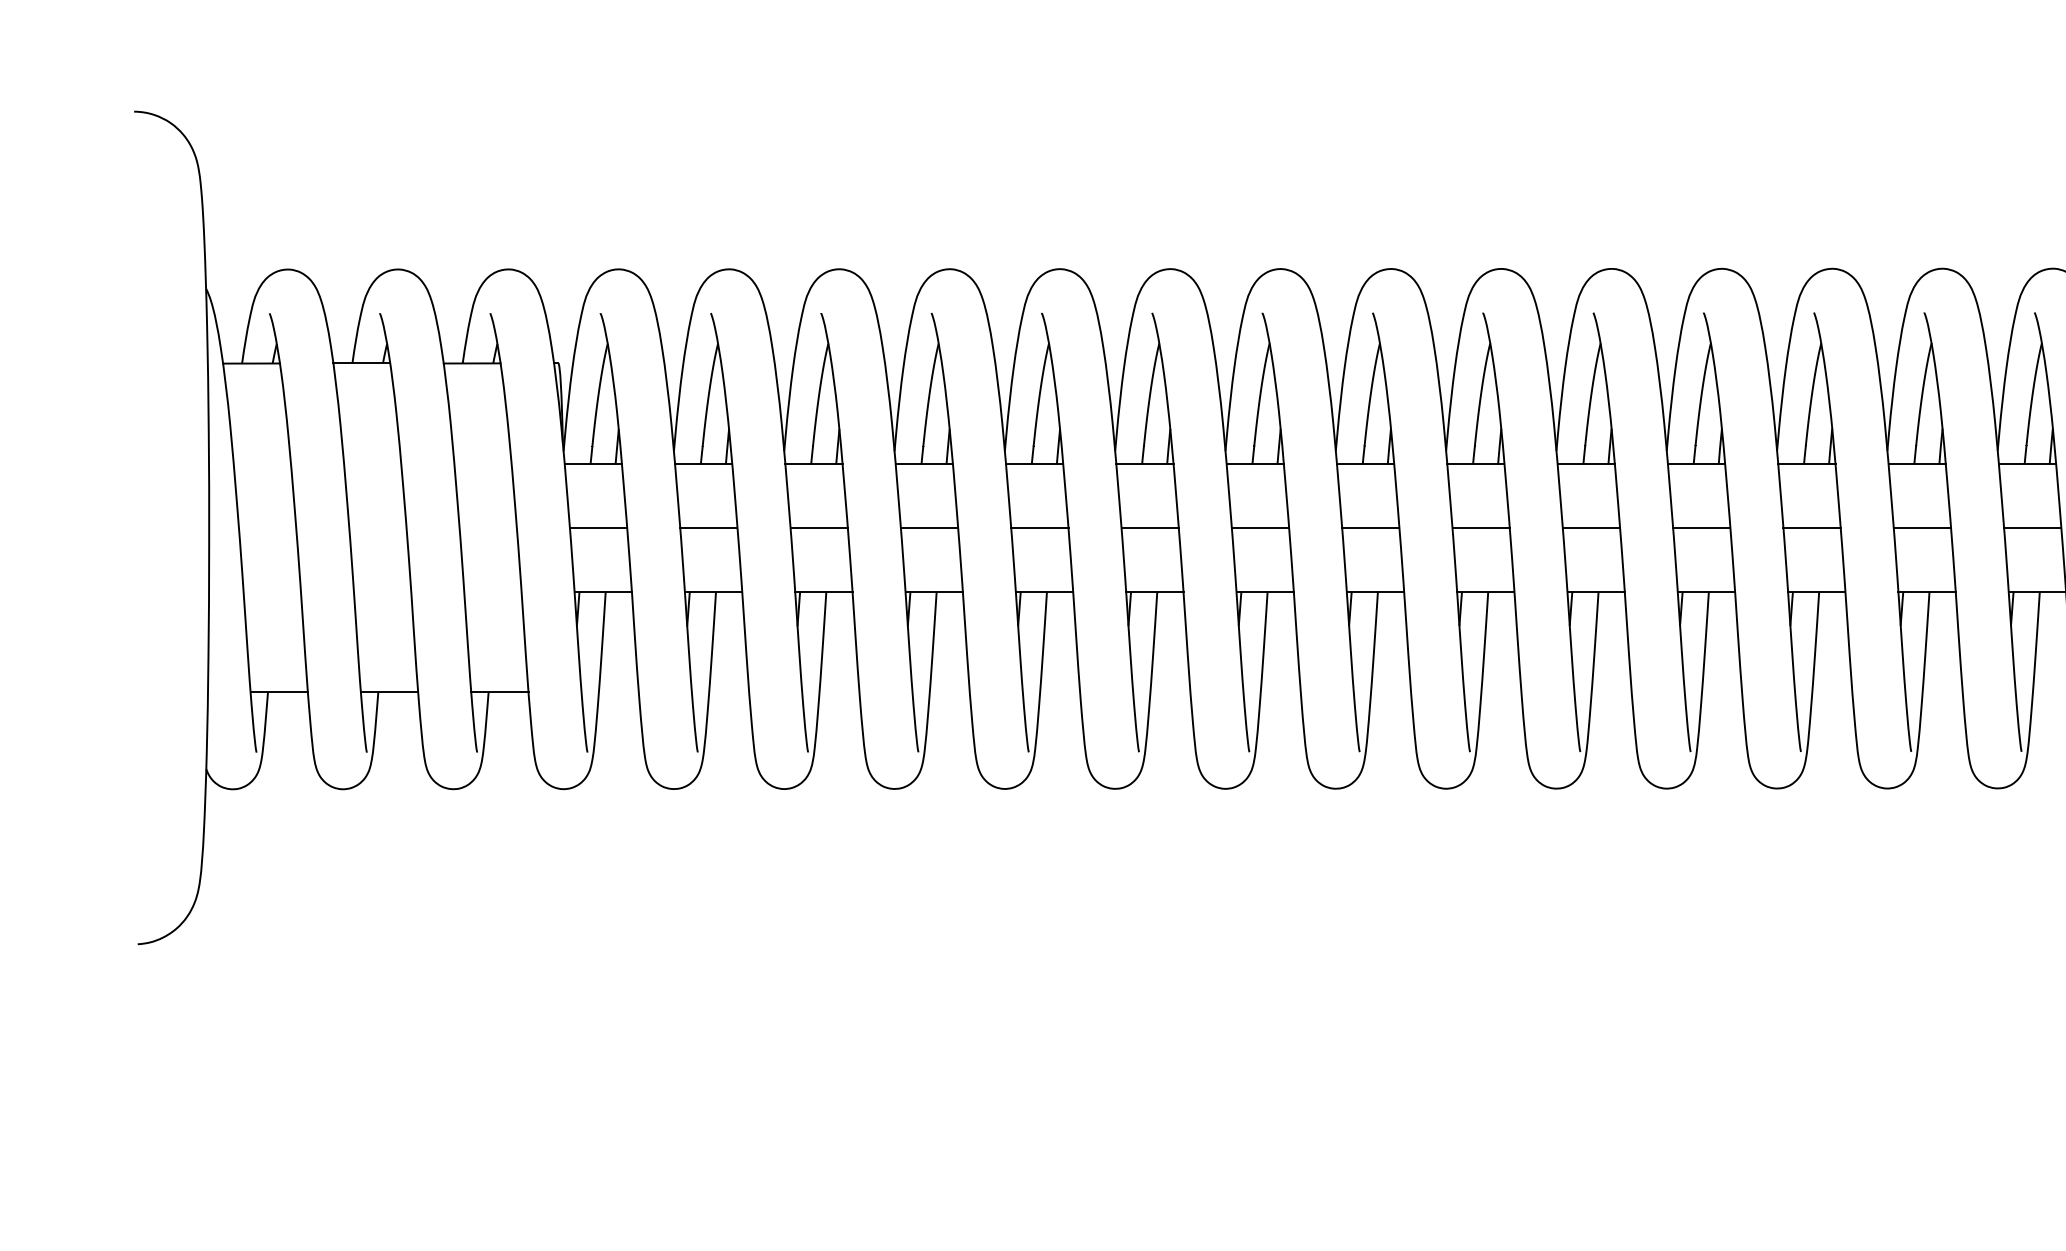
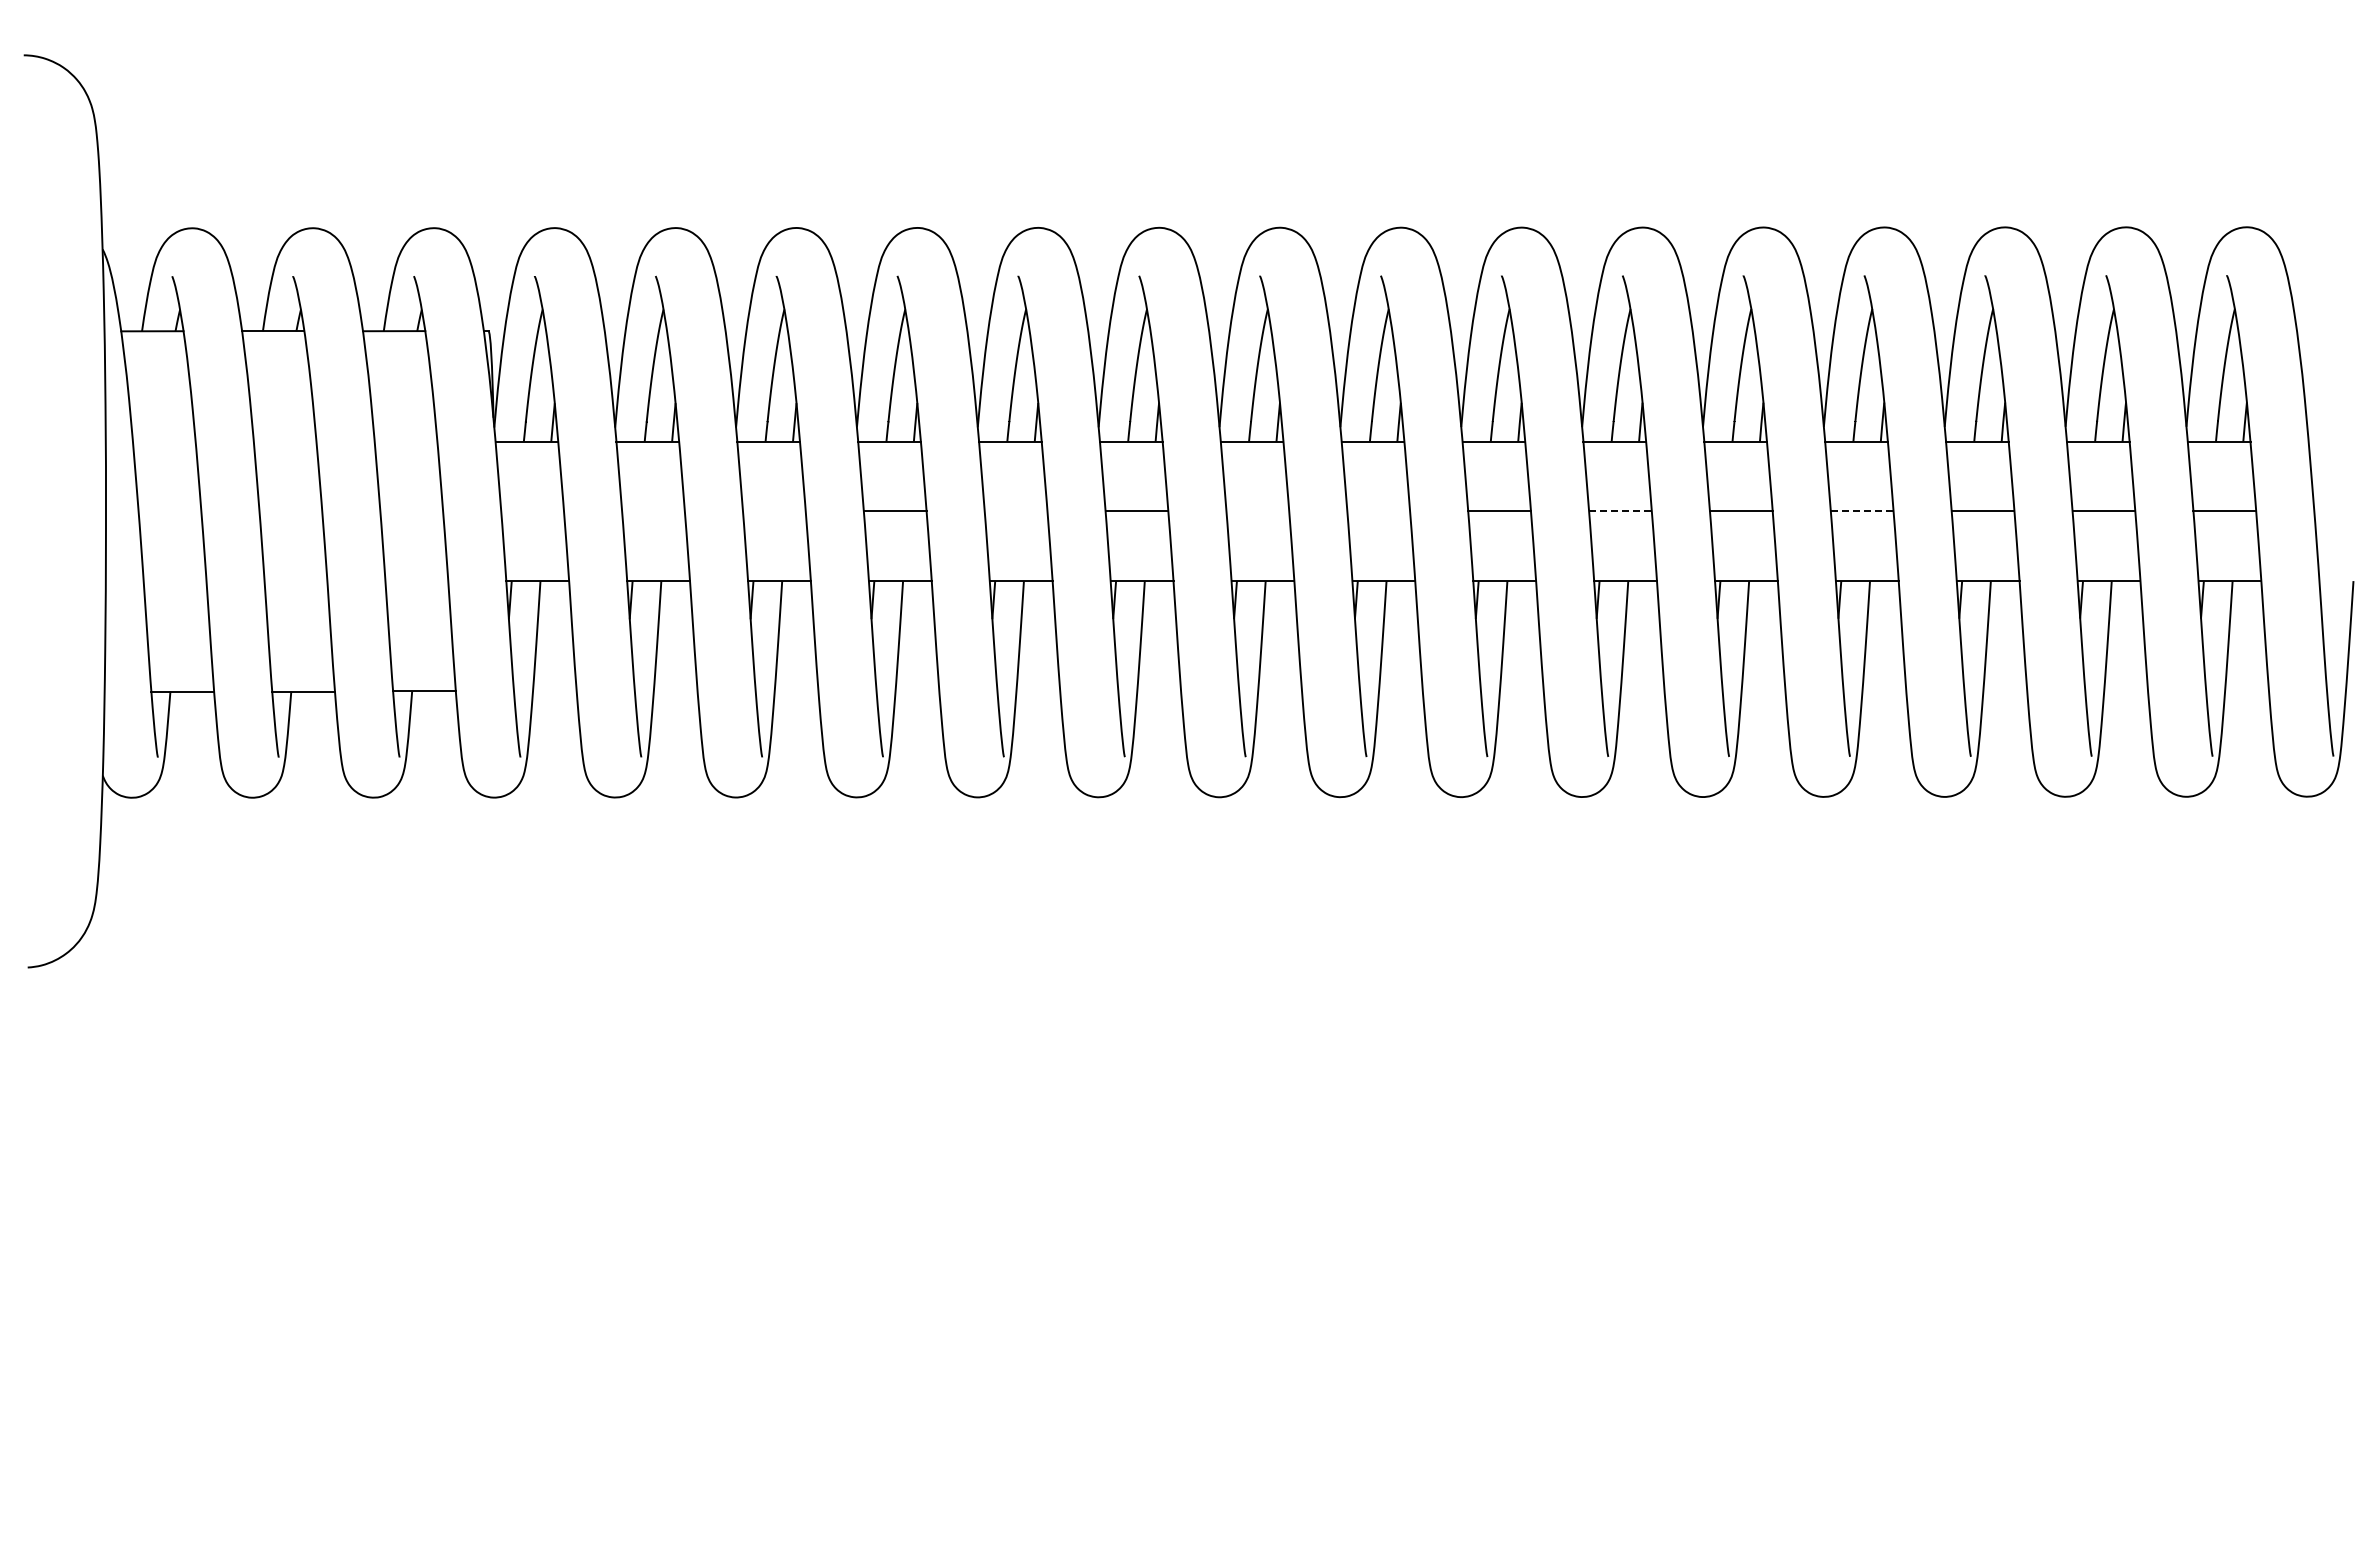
line: (598, 528) -> (532, 511), removed
line: (708, 528) -> (653, 511), removed
line: (819, 528) -> (774, 511), removed
line: (1039, 528) -> (1015, 511), removed
line: (1260, 528) -> (1257, 511), removed
line: (1370, 528) -> (1378, 511), removed
line: (1591, 528) -> (1620, 511), solid -> dashed
line: (1812, 528) -> (1862, 511), solid -> dashed

